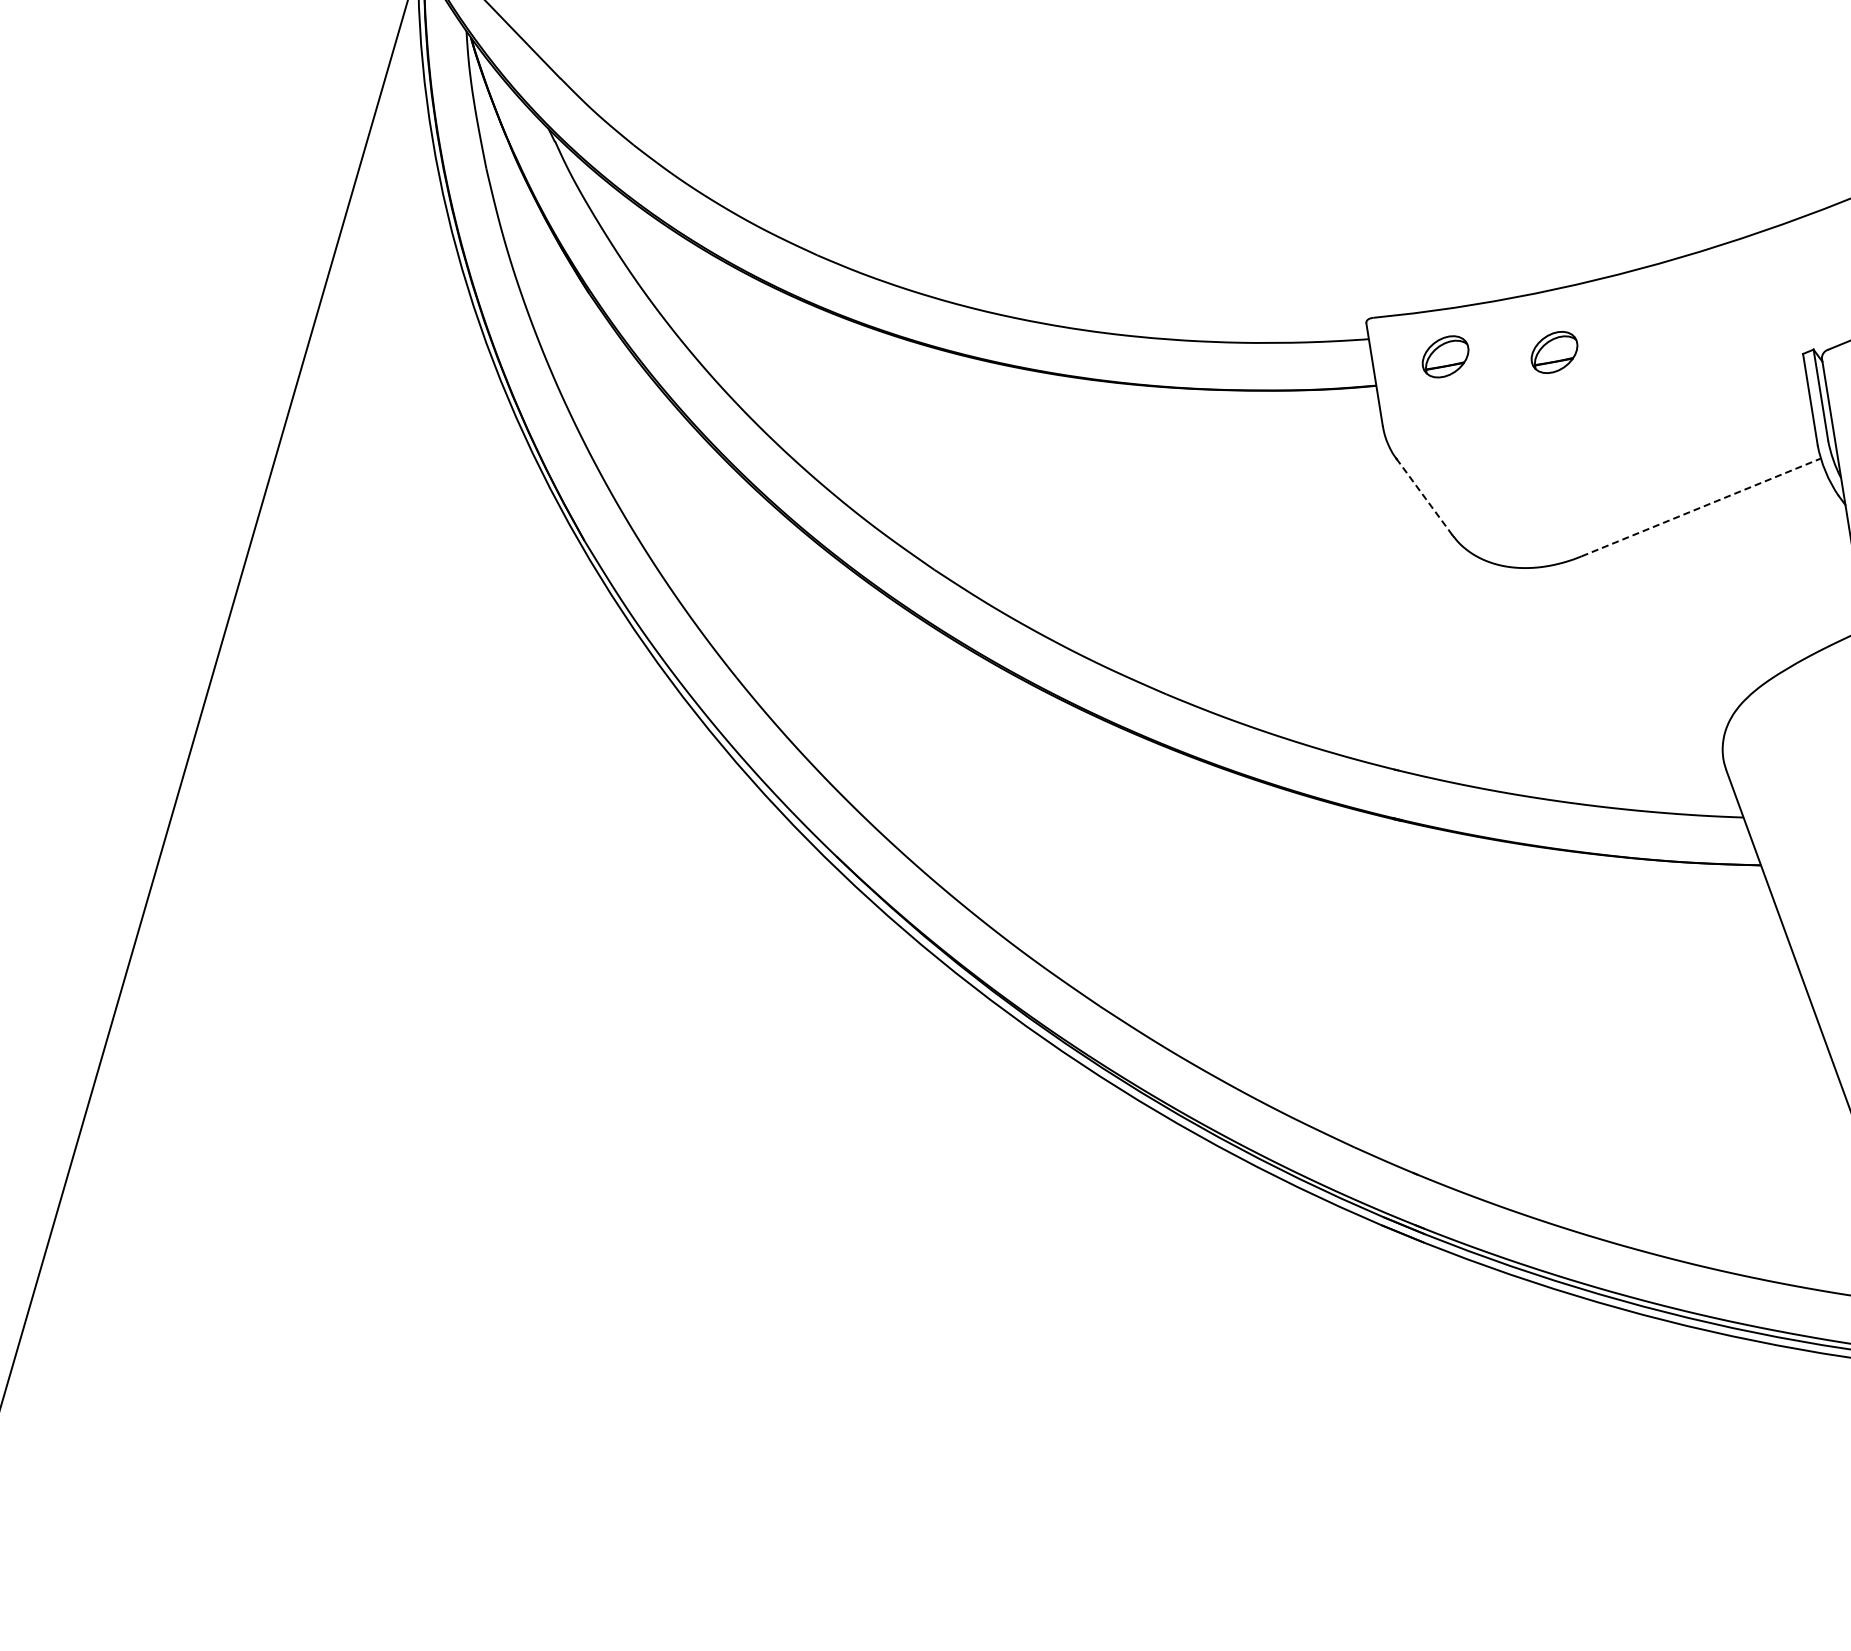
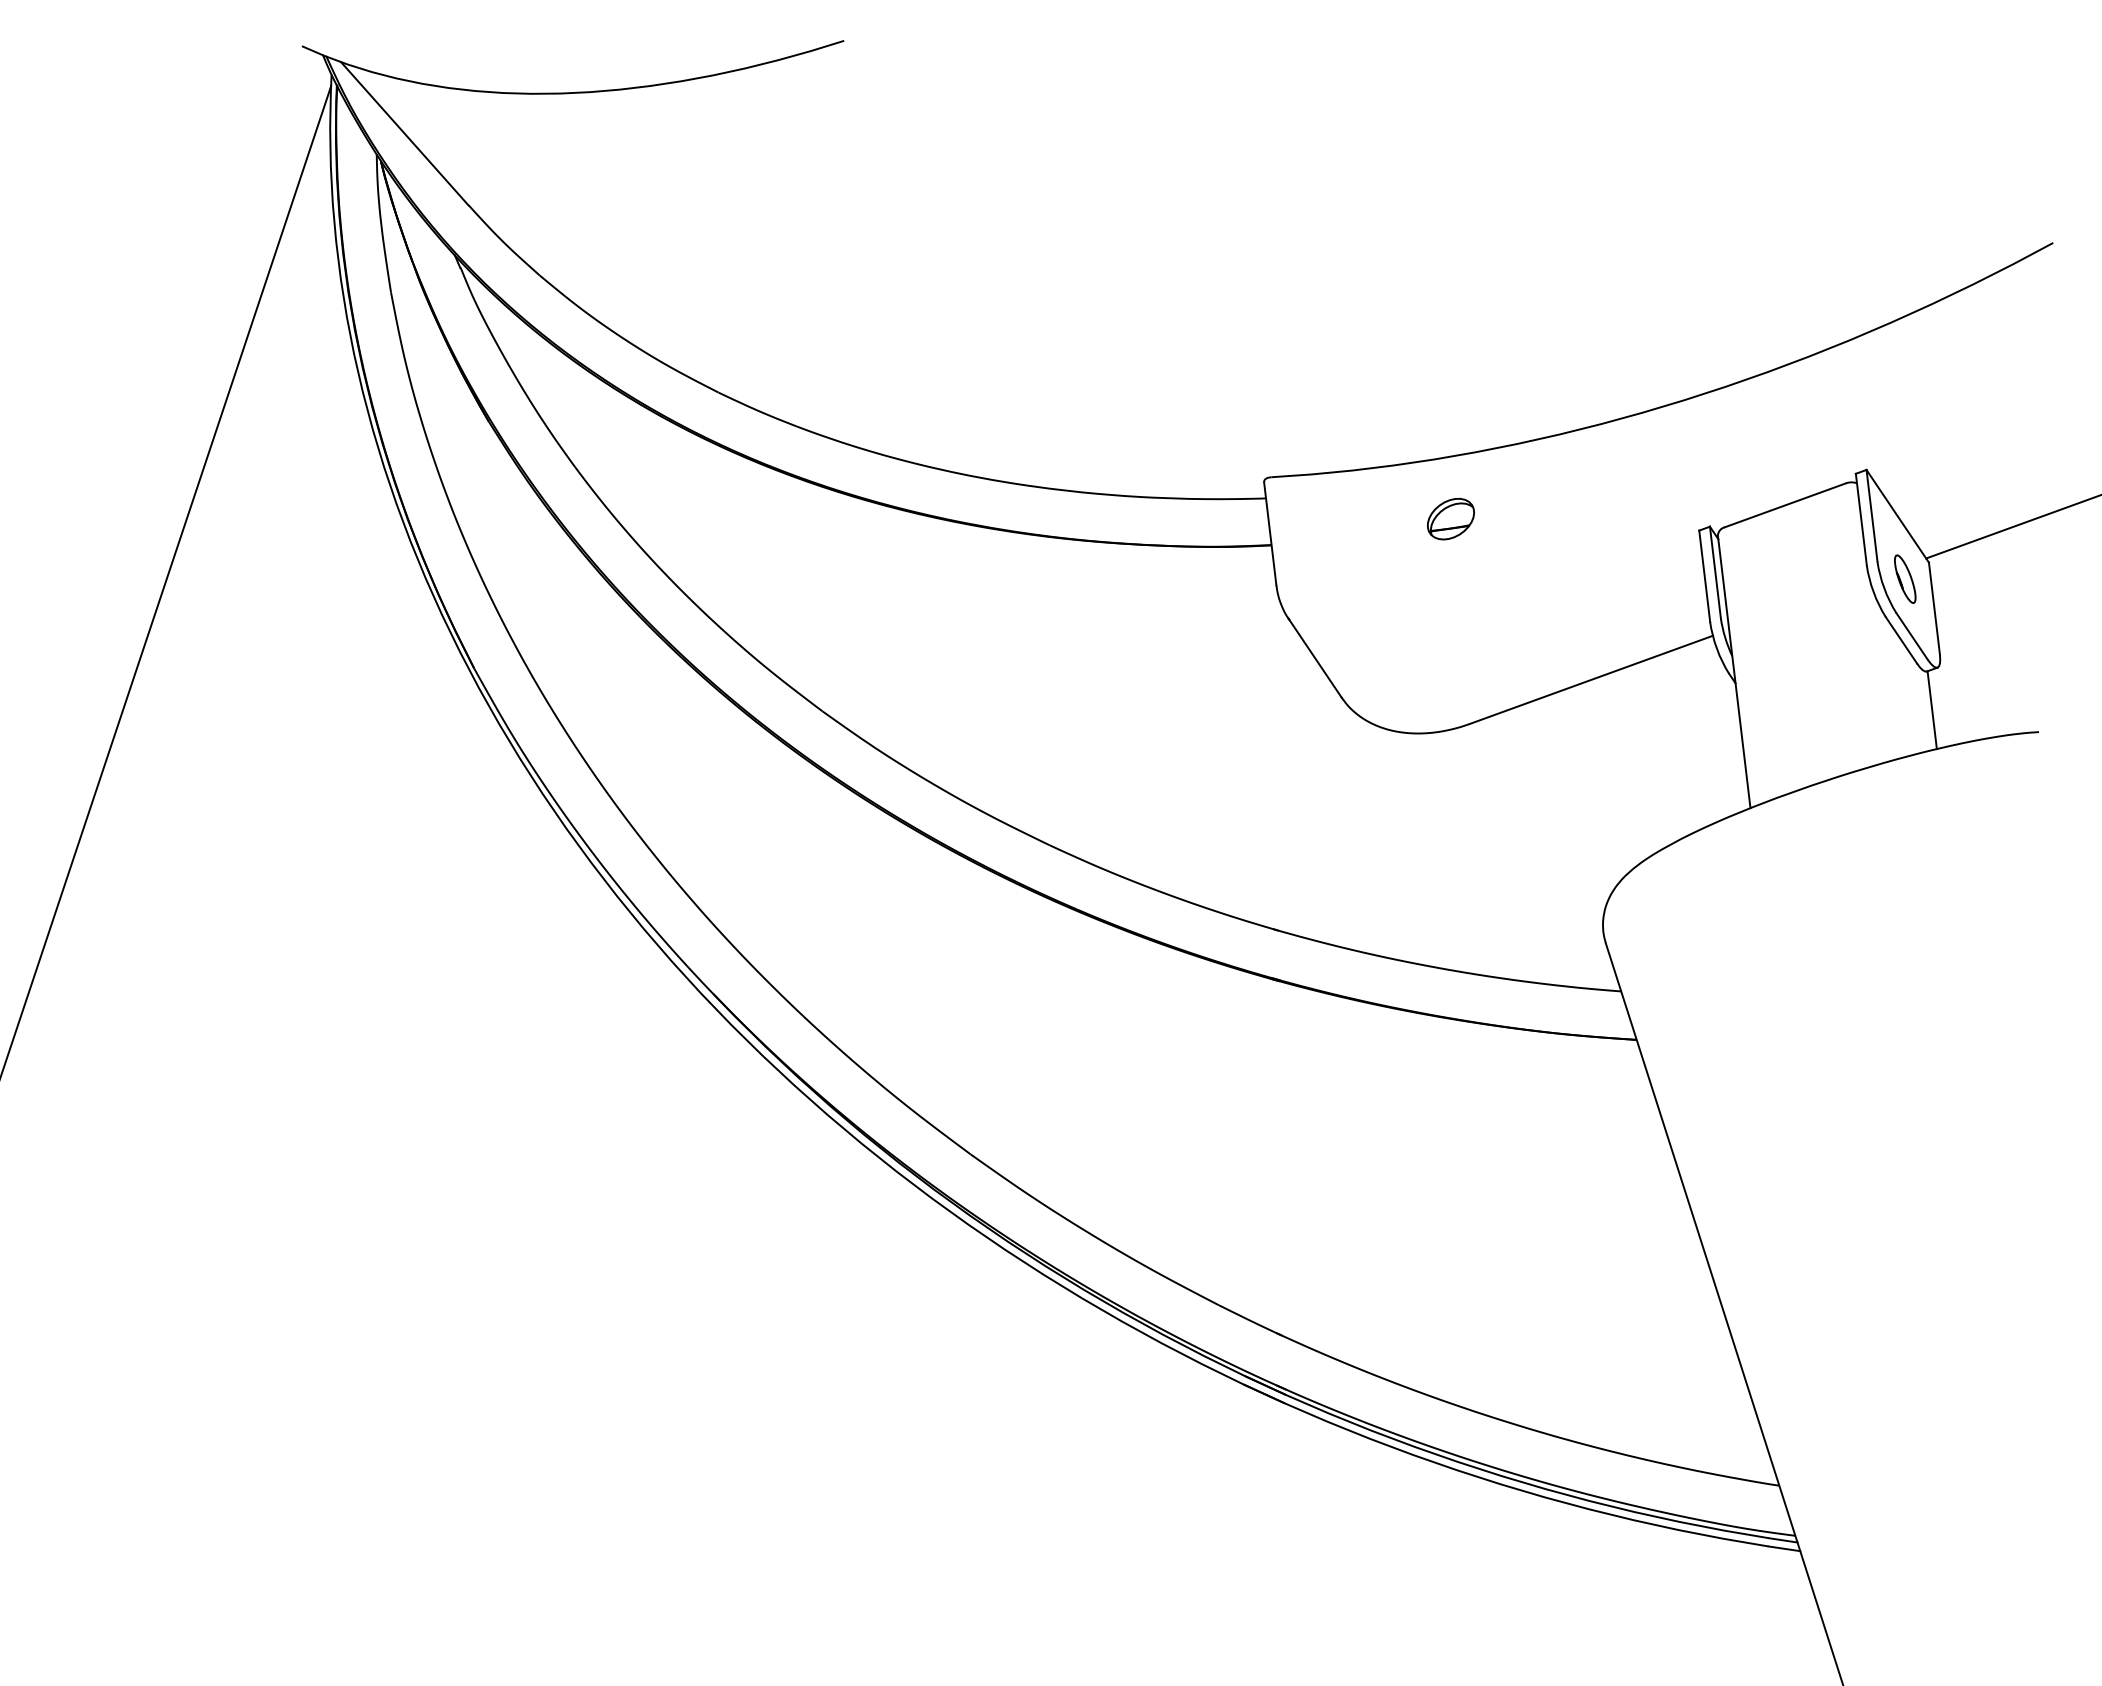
part: (1446, 357) -> (1342, 519), removed
line: (1424, 497) -> (1315, 658), dashed -> solid
line: (1701, 507) -> (1591, 679), dashed -> solid

